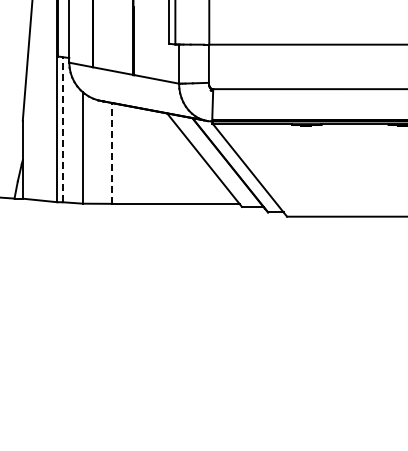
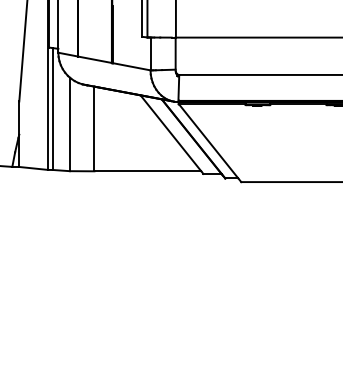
line: (62, 129) -> (52, 108), dashed -> solid
line: (112, 152) -> (94, 128), dashed -> solid

